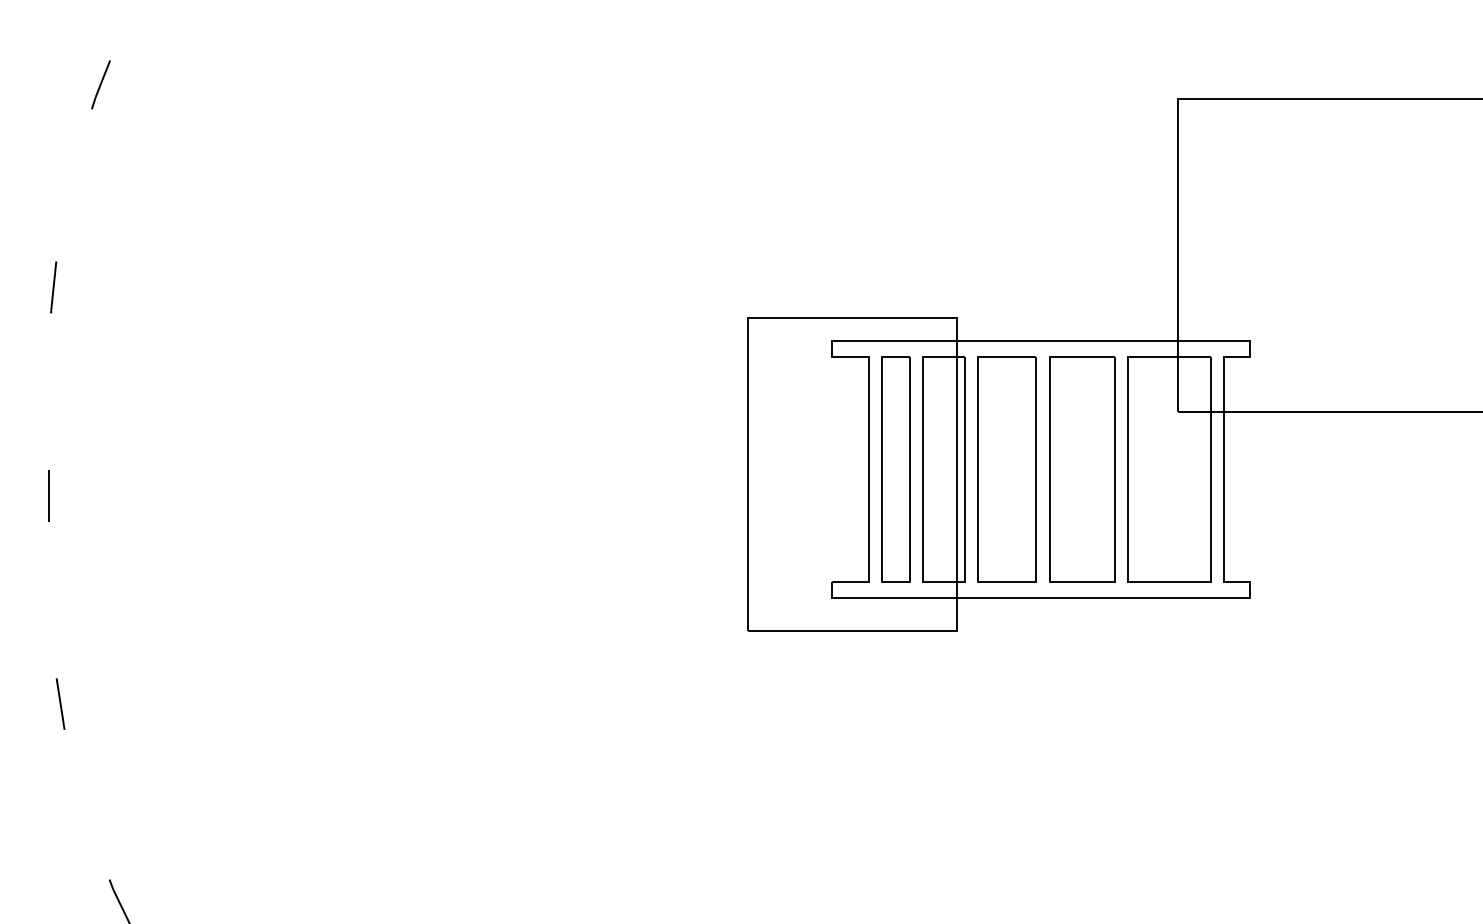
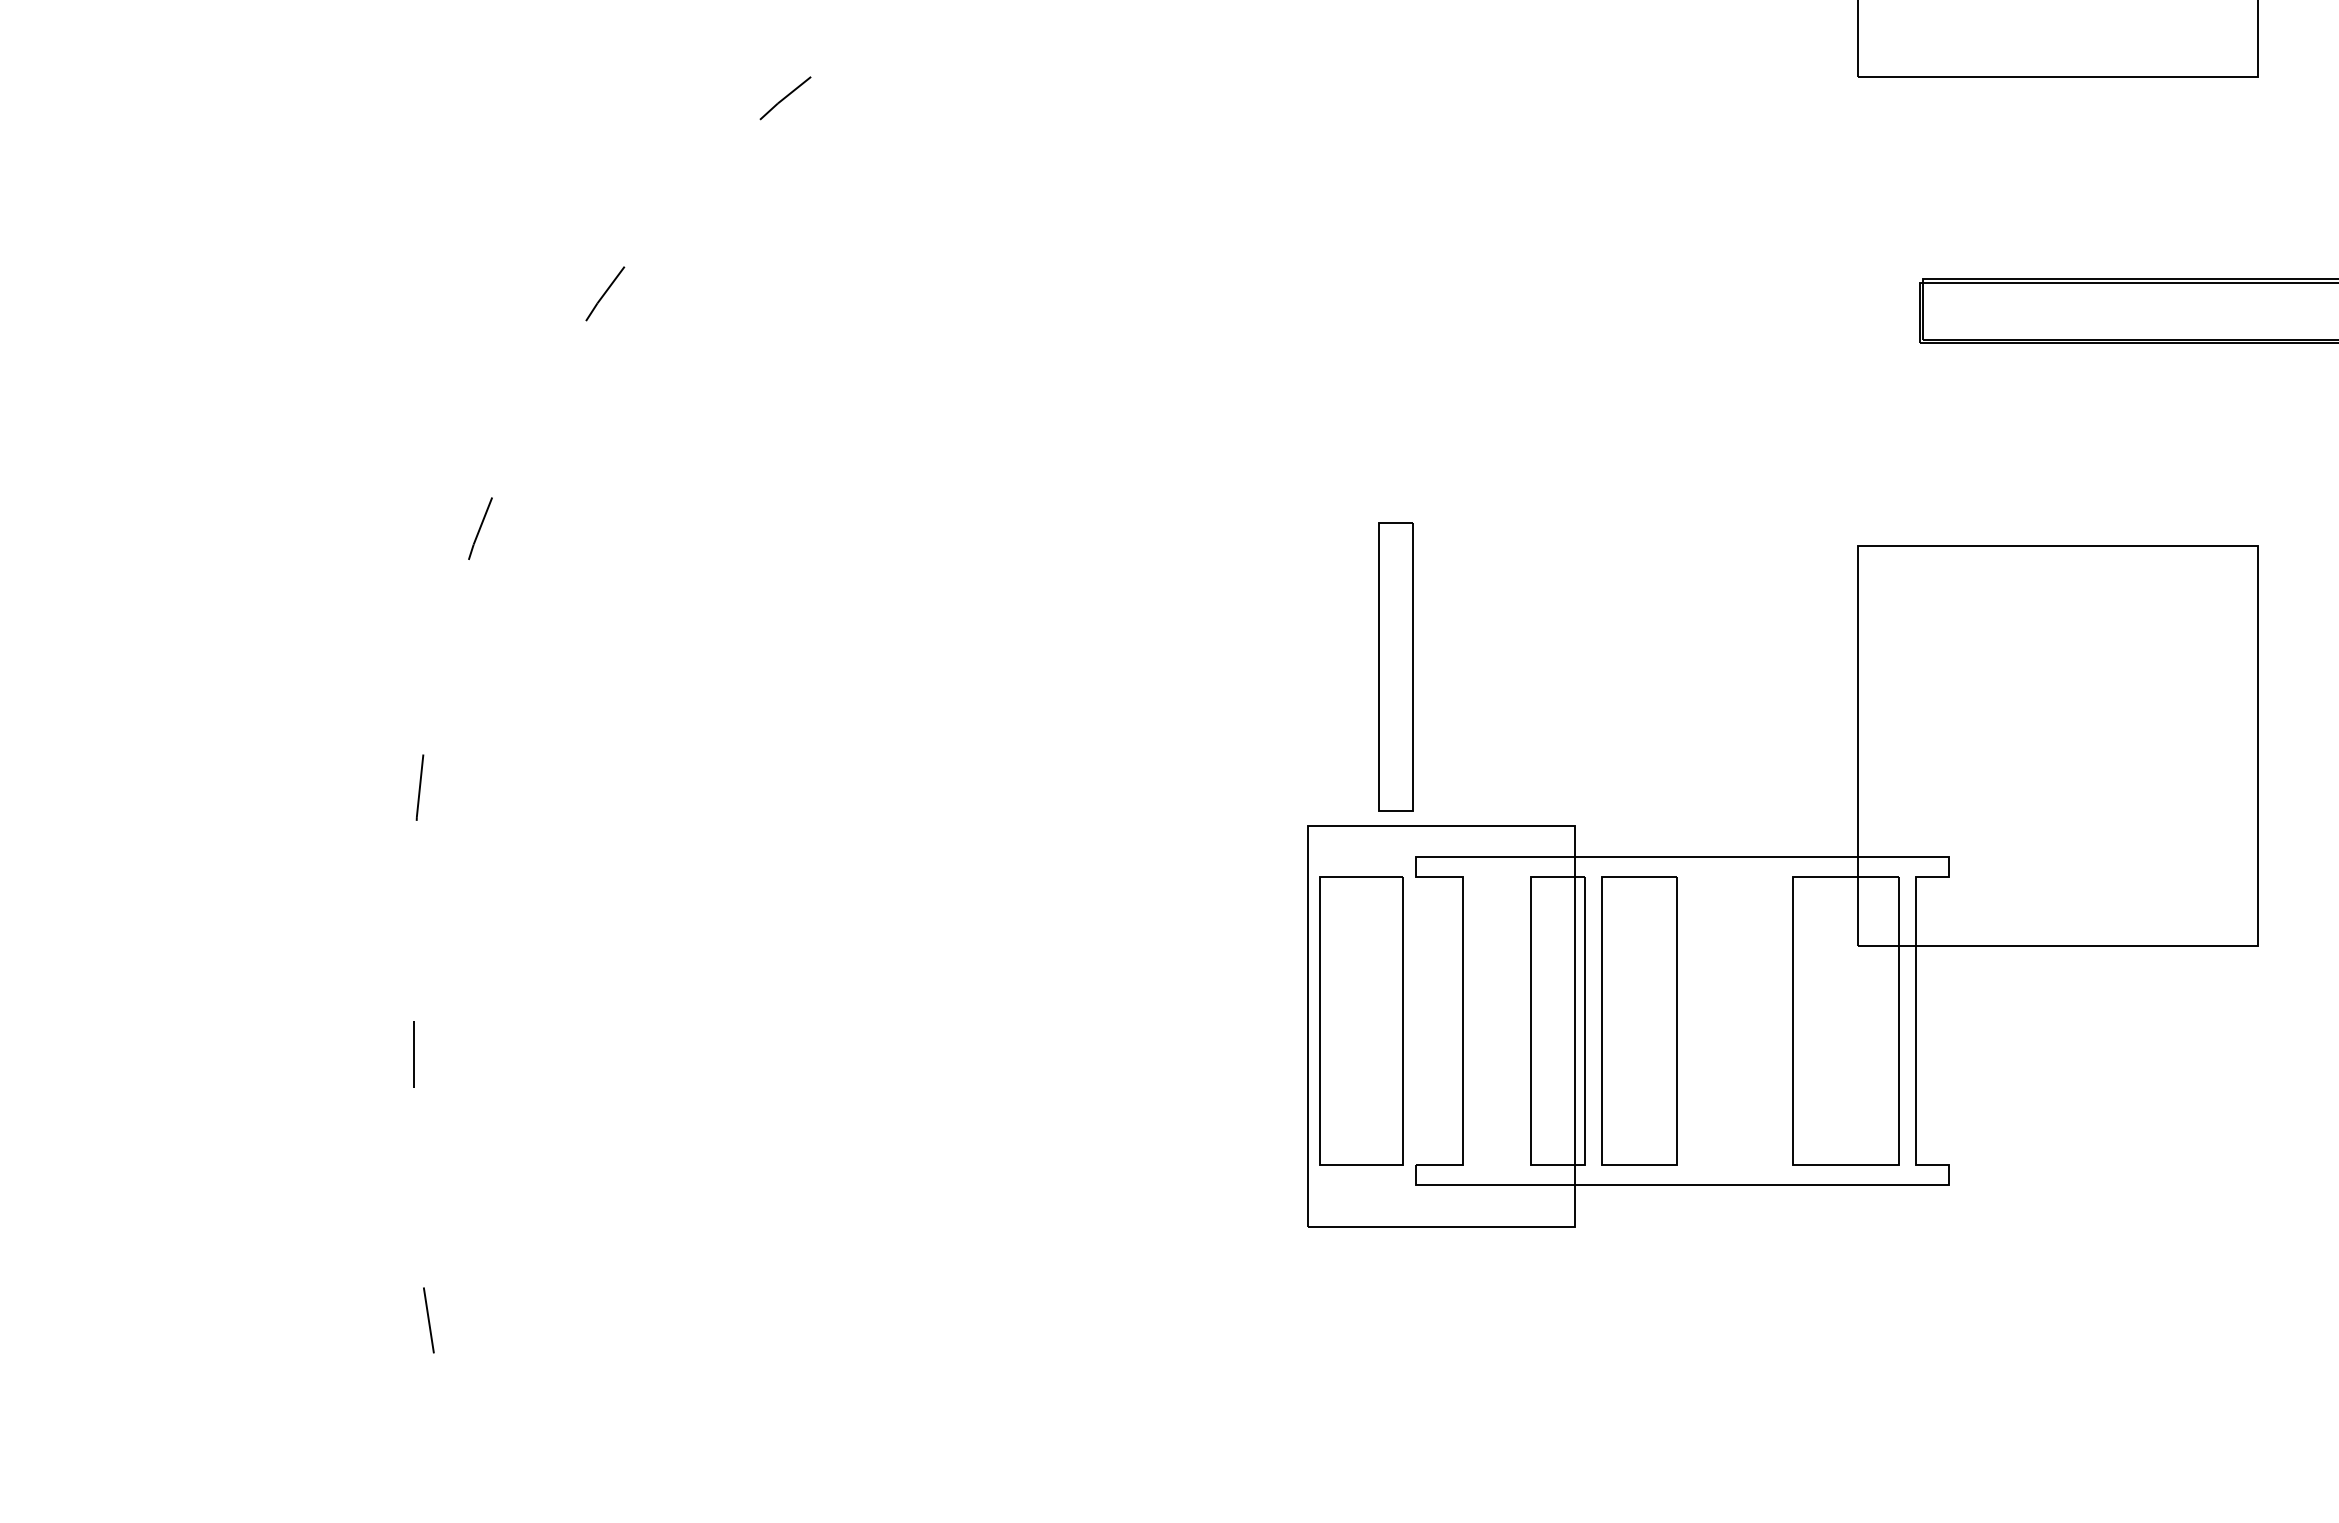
part: (895, 469) -> (1395, 666), moved
part: (1081, 469) -> (1361, 1020), moved

